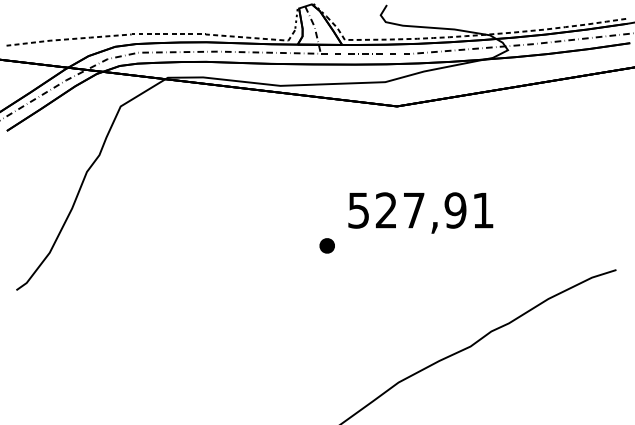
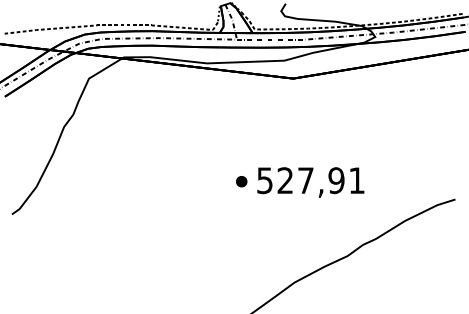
text: (420, 212) -> (310, 182), moved

